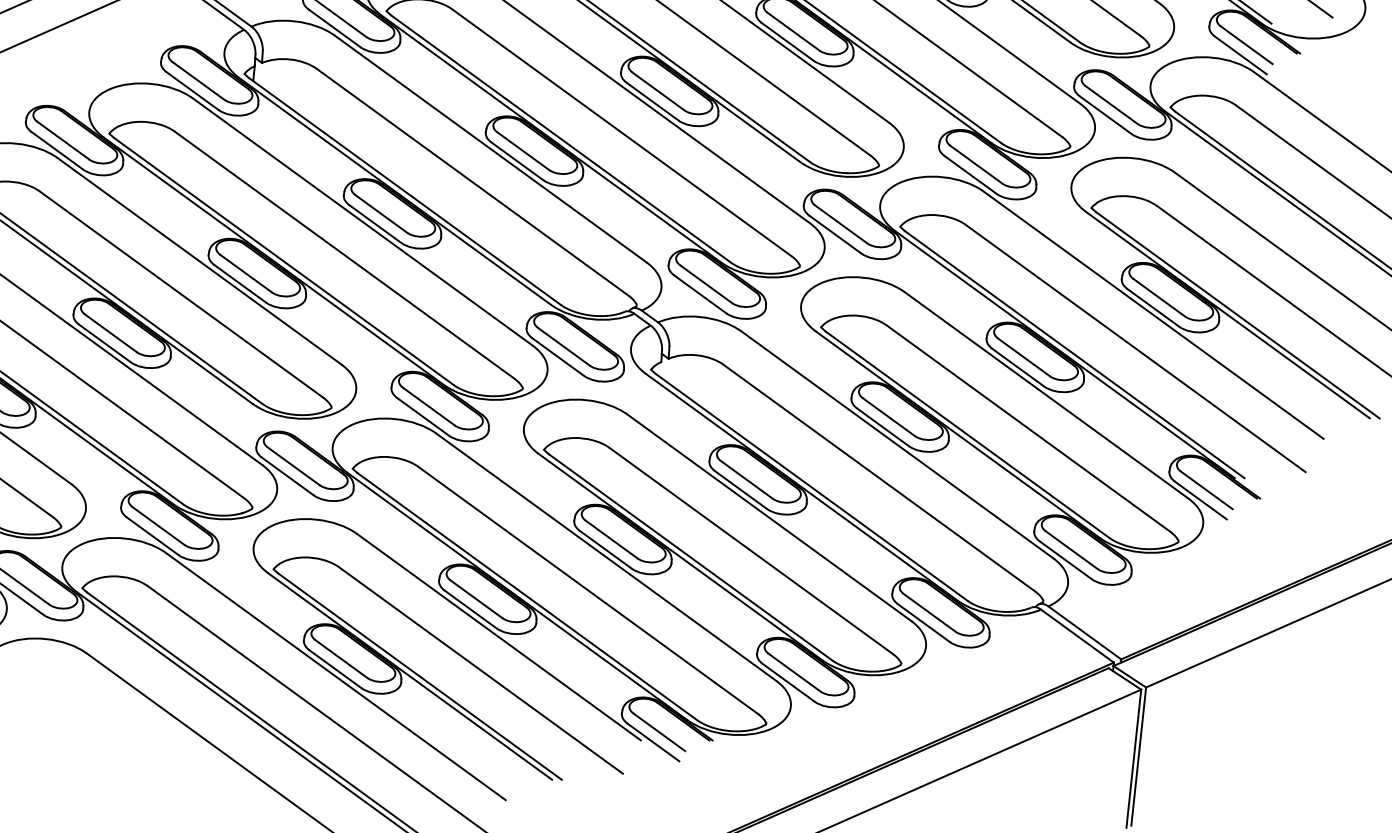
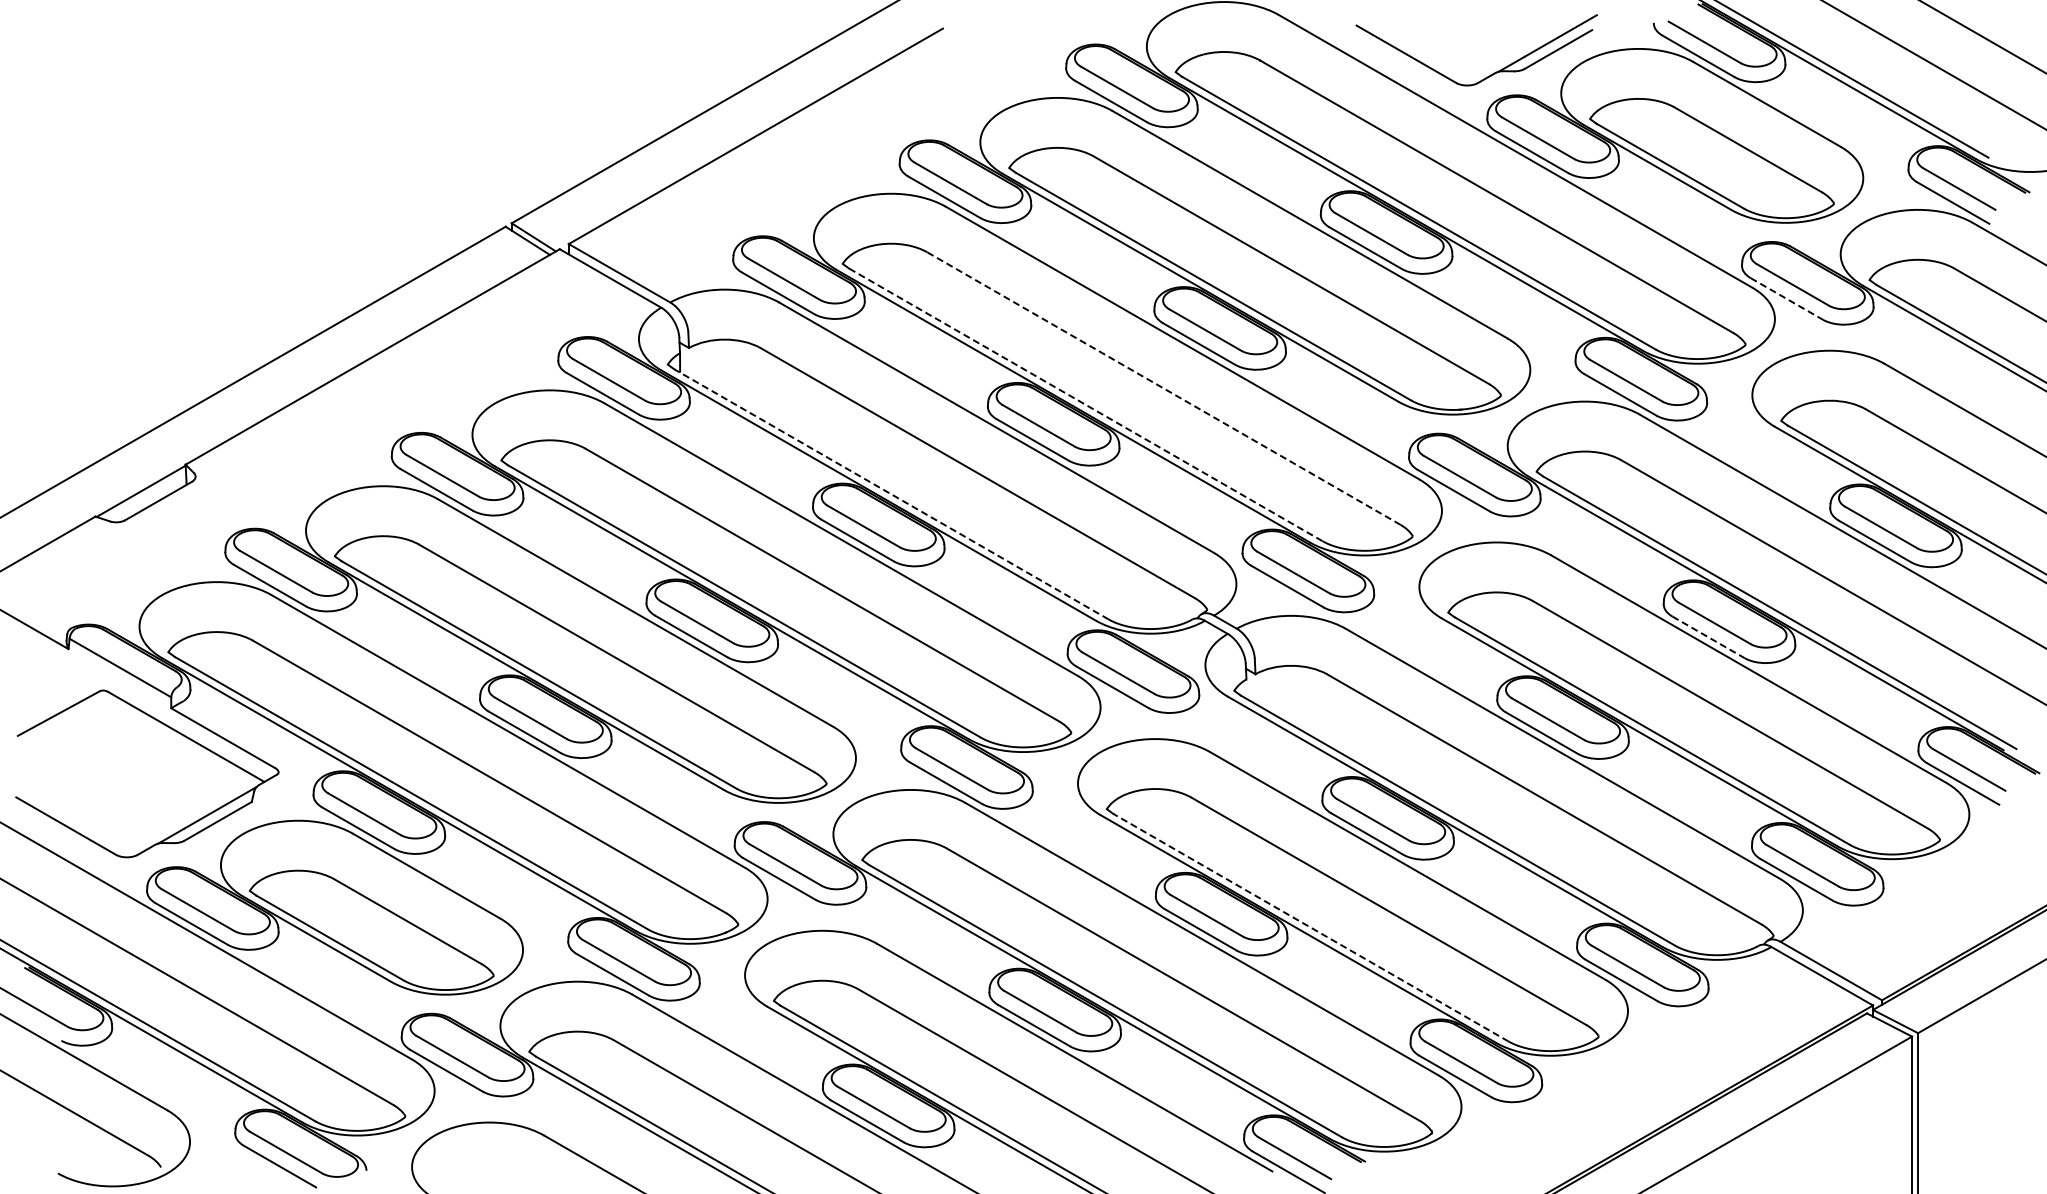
line: (1105, 114) -> (1786, 298), solid -> dashed
line: (621, 132) -> (1163, 388), solid -> dashed
line: (561, 139) -> (1086, 405), solid -> dashed
line: (404, 191) -> (891, 494), solid -> dashed
line: (1018, 367) -> (1708, 637), solid -> dashed
line: (690, 557) -> (1310, 927), solid -> dashed

